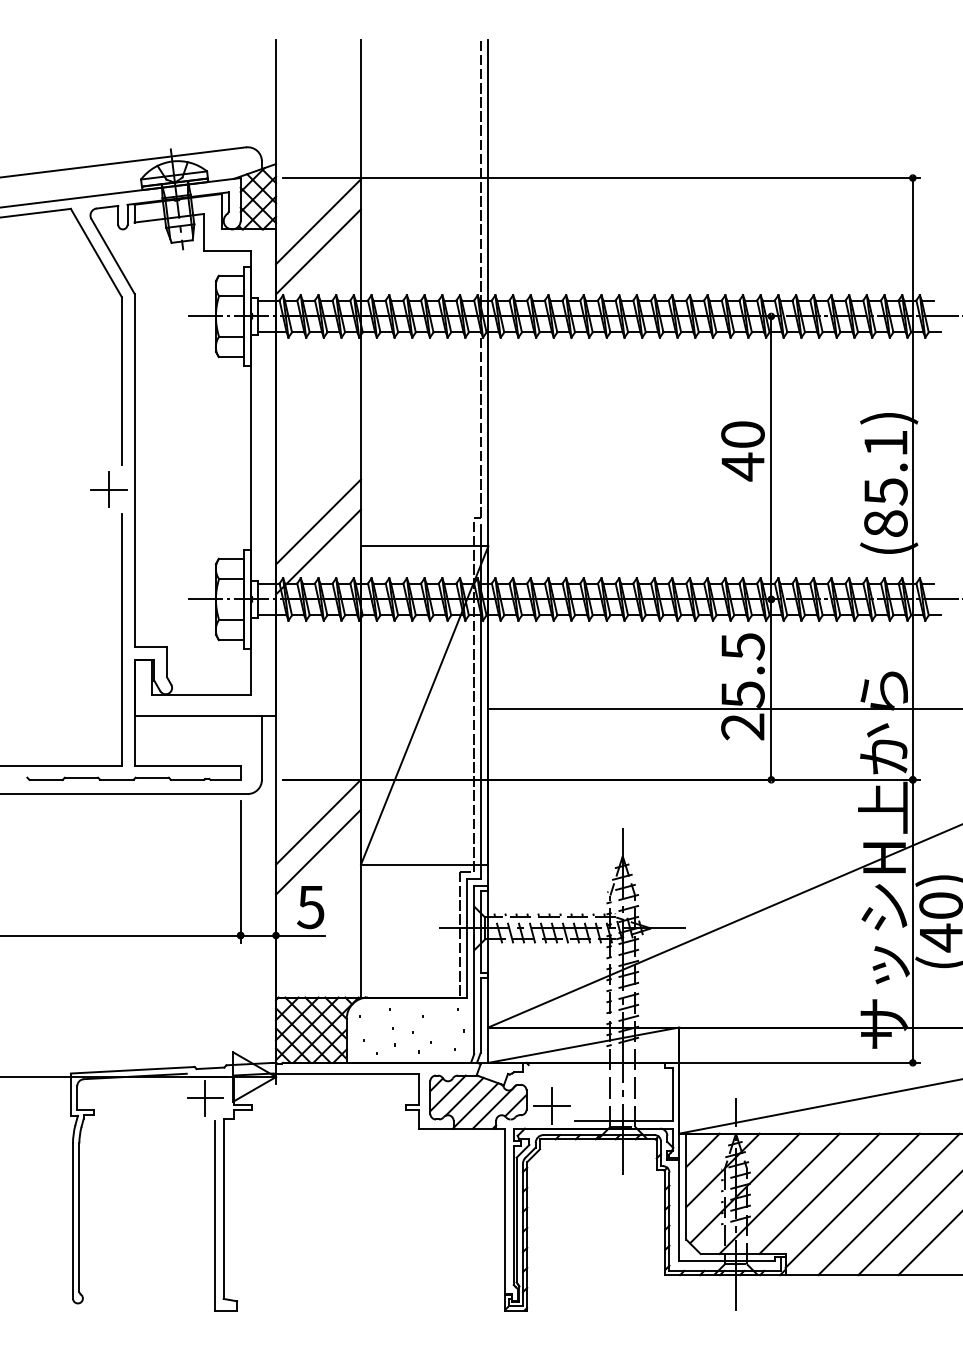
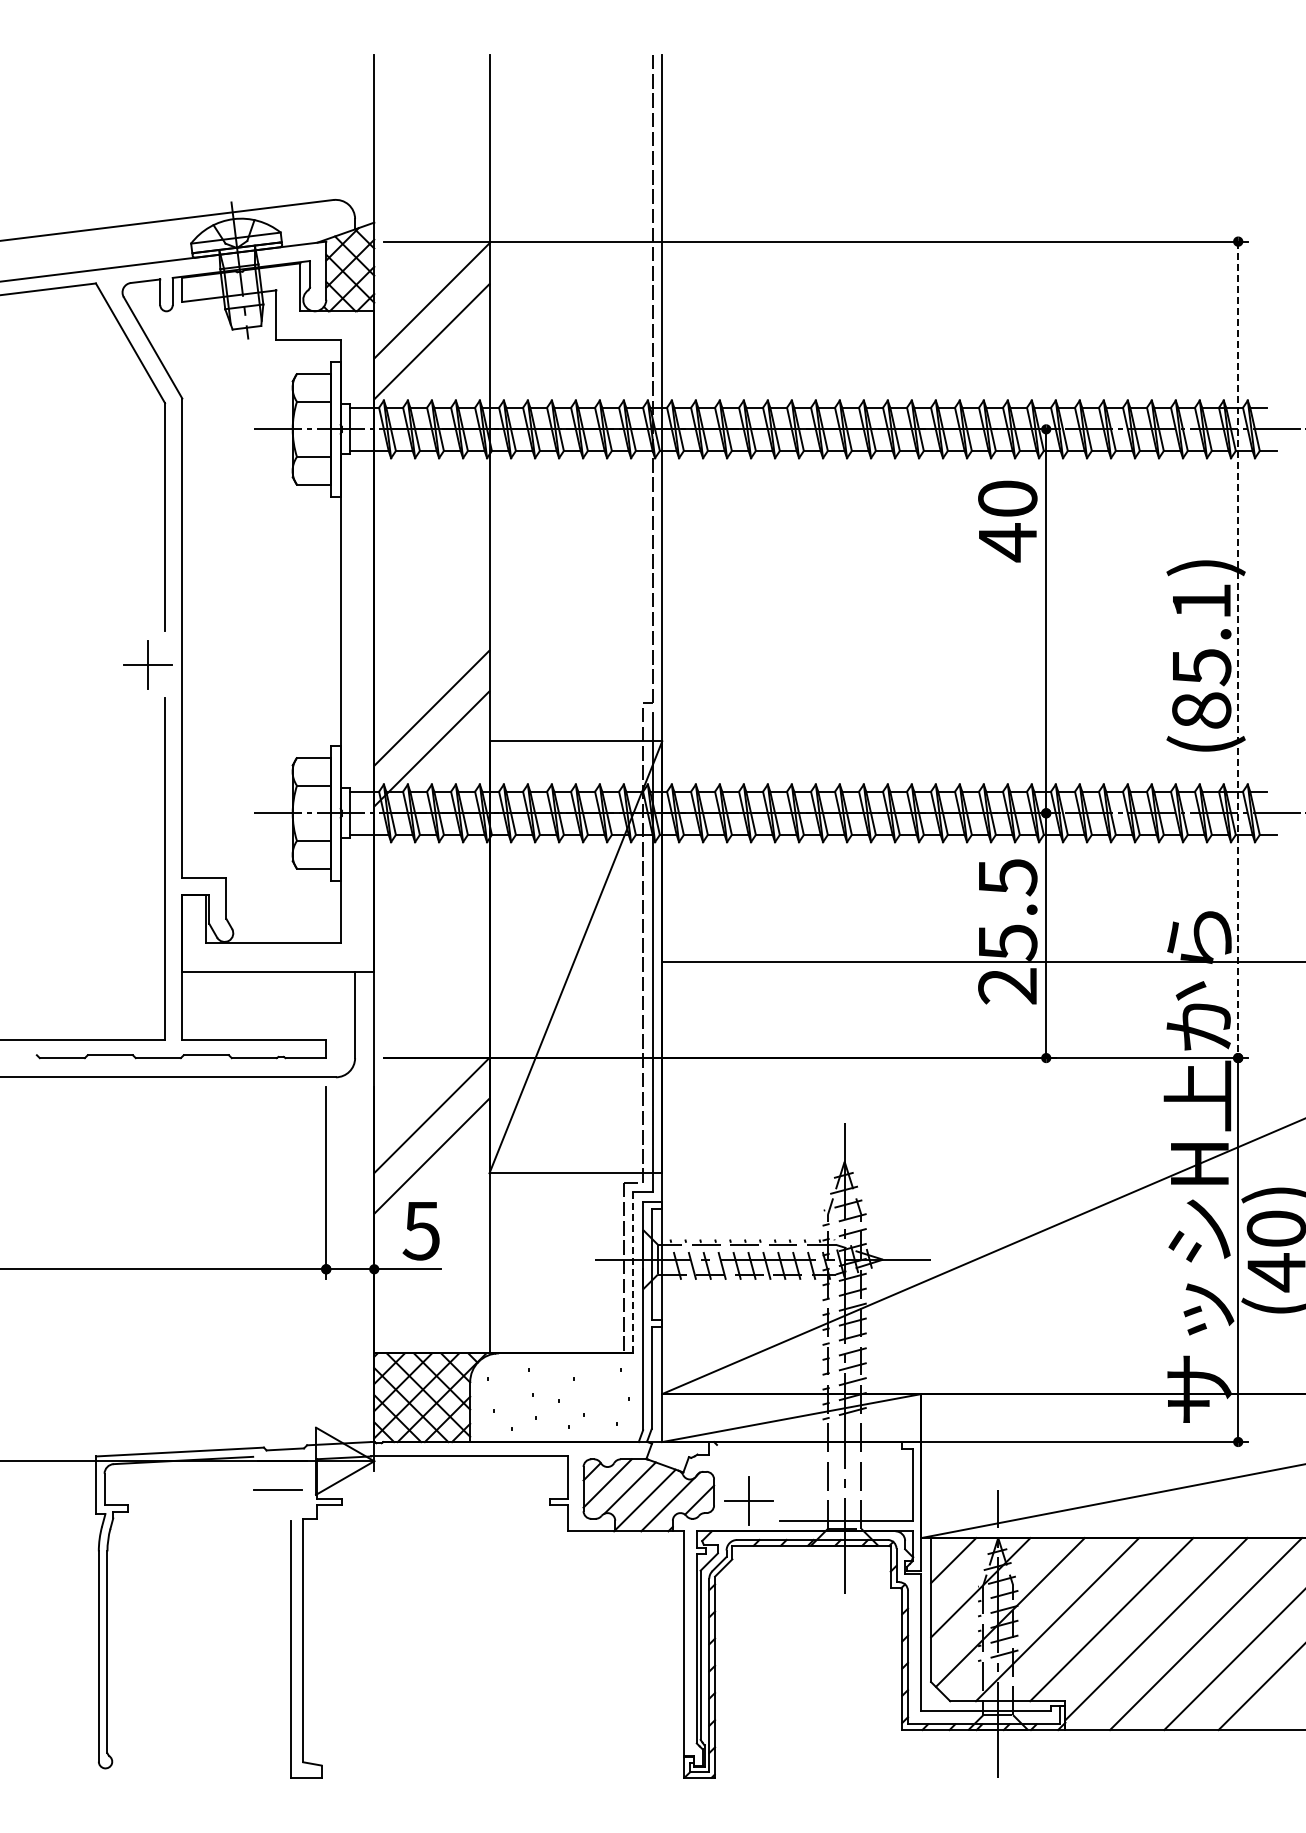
text: (742, 451) -> (1007, 521), moved
line: (913, 479) -> (1238, 650), solid -> dashed
line: (467, 938) -> (633, 1273), solid -> dashed
line: (205, 1098) -> (278, 1490), removed

